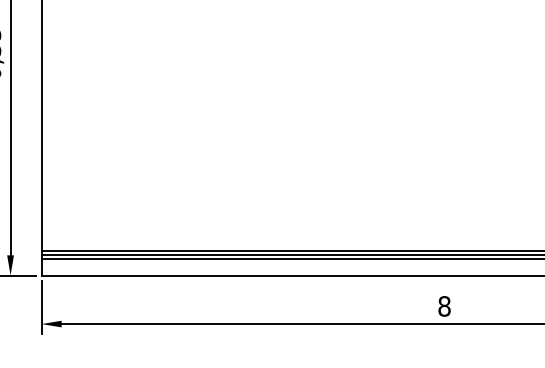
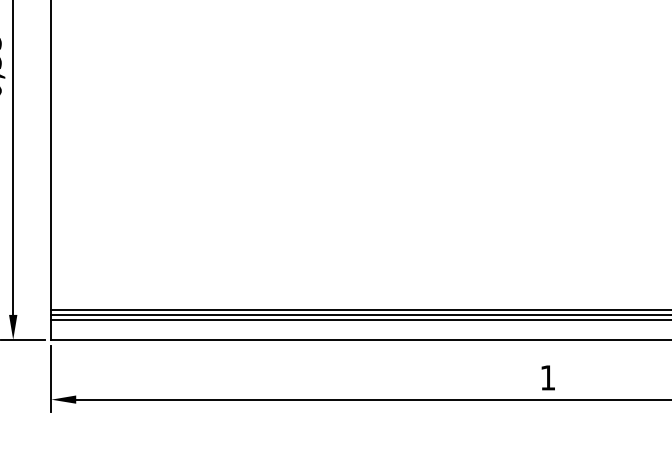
text: (444, 306) -> (547, 377), 8 -> 1

